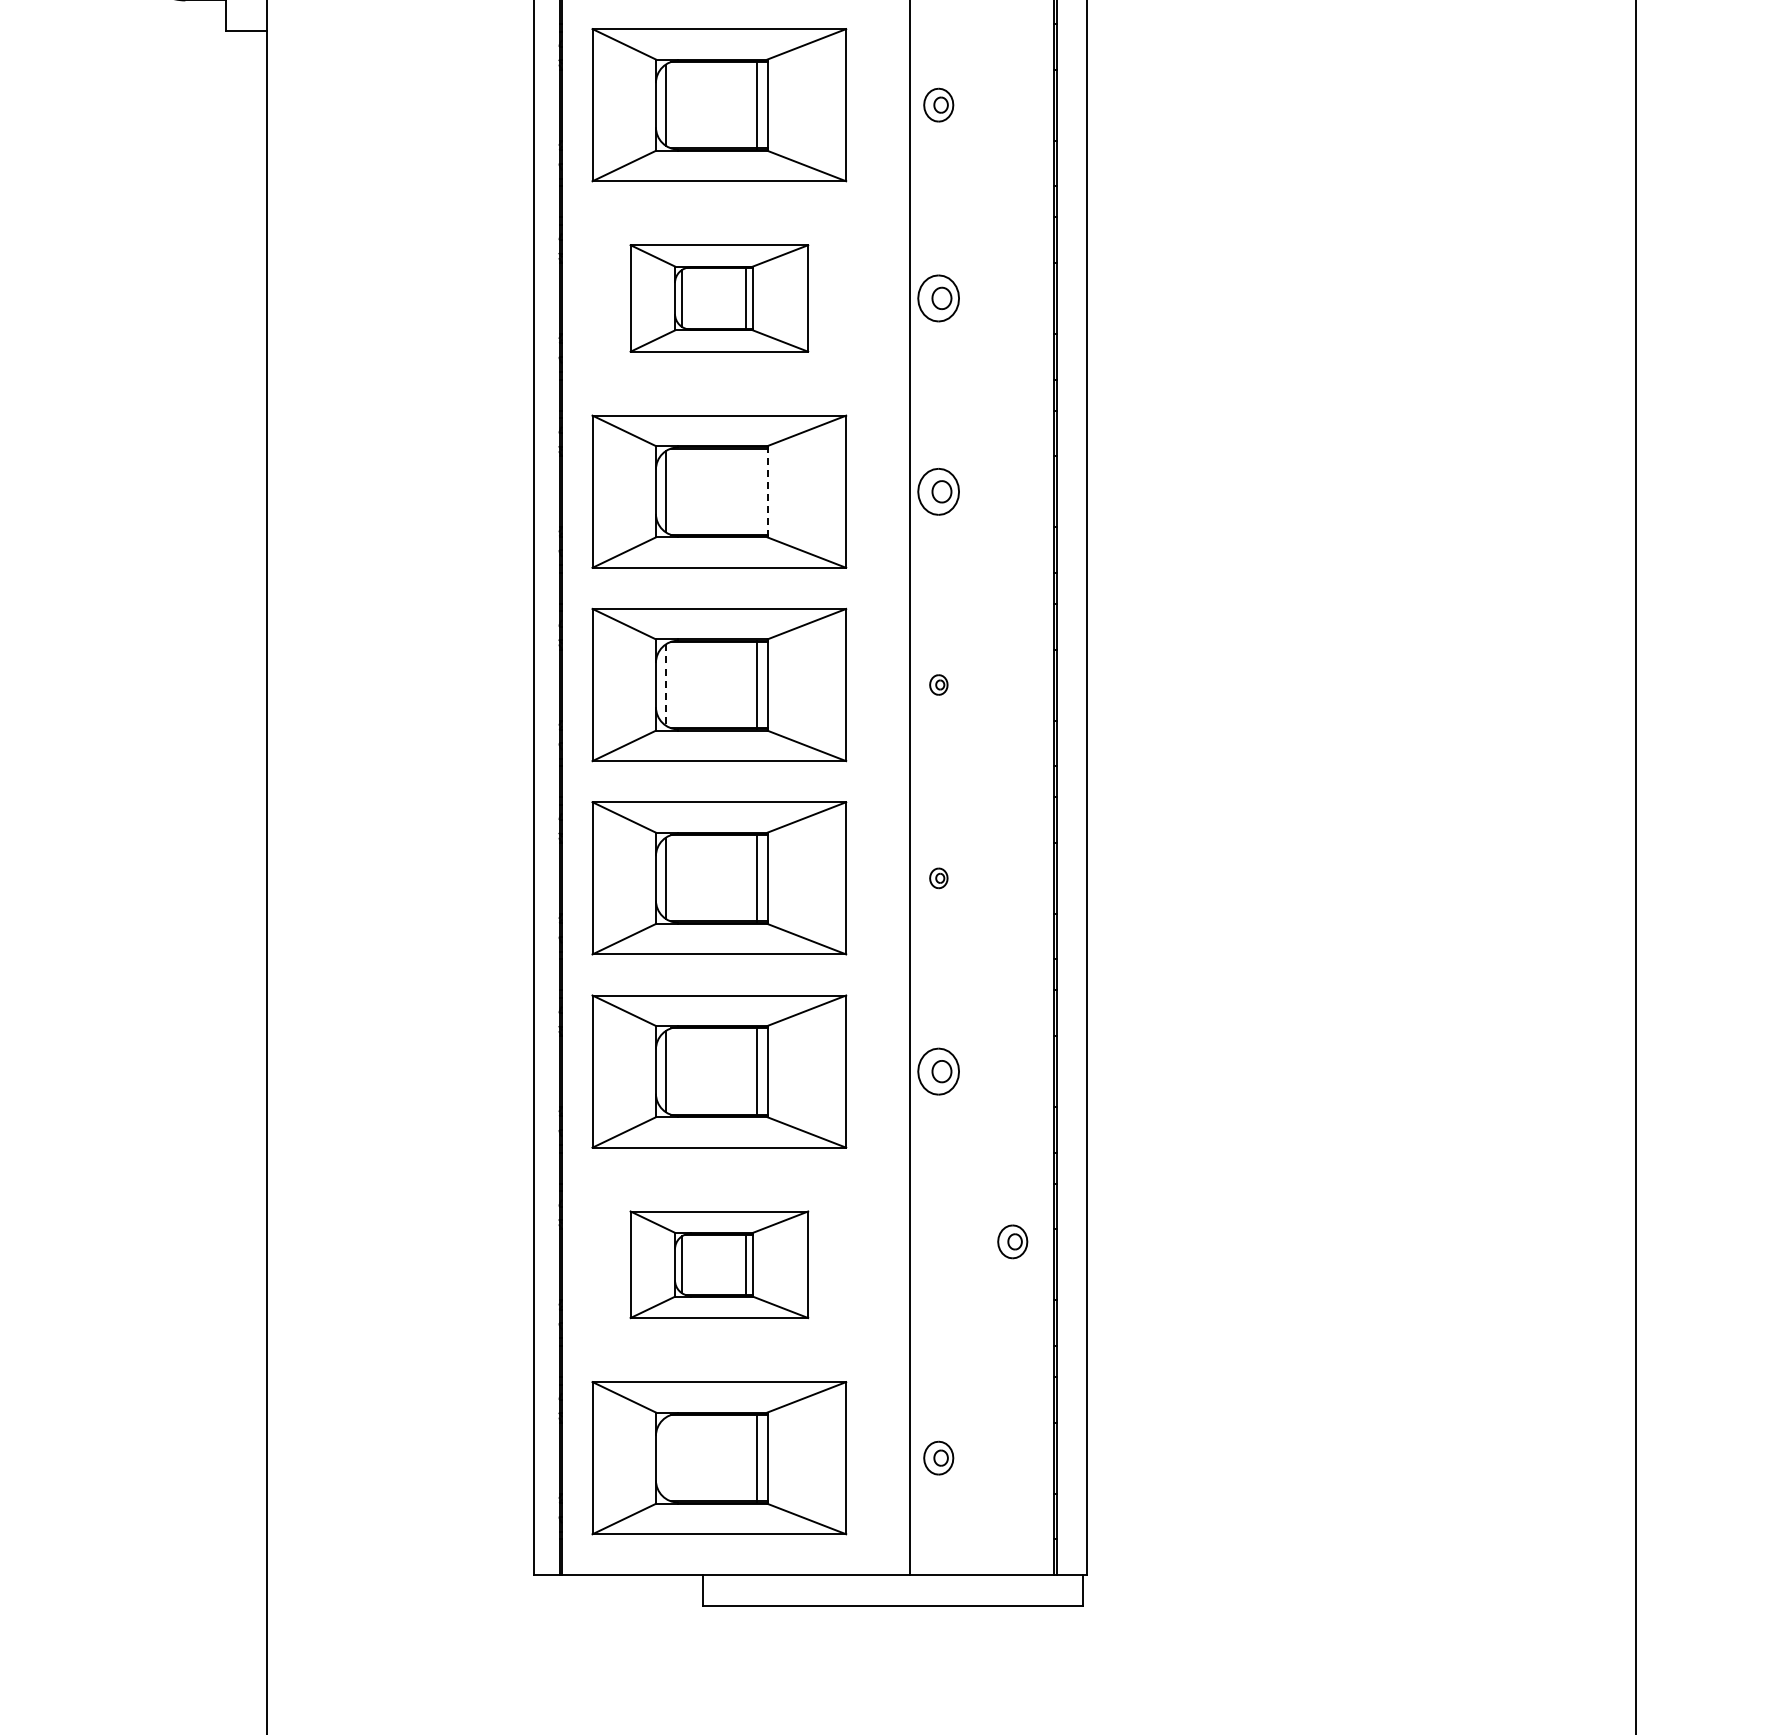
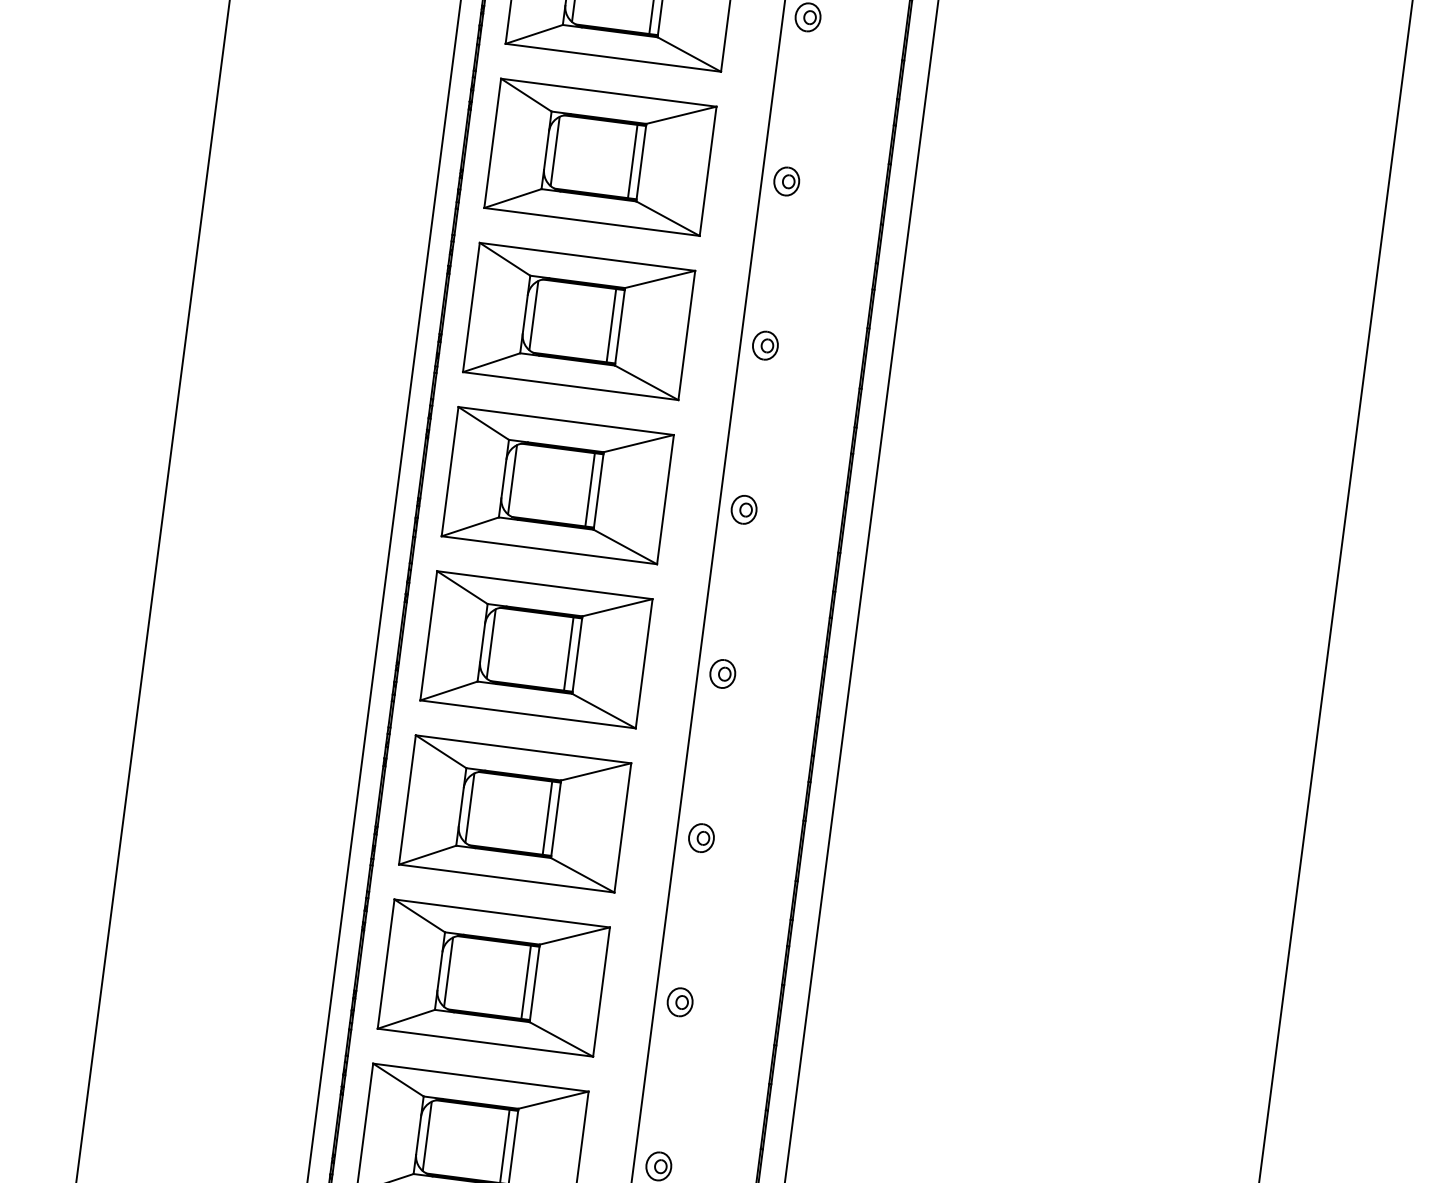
part: (719, 298) -> (600, 157), size x1.43
part: (938, 298) -> (786, 181), size x0.71
line: (757, 491) -> (611, 325), added
line: (767, 491) -> (620, 326), dashed -> solid
part: (938, 491) -> (765, 345), size x0.71
part: (938, 684) -> (743, 509), size x1.67
line: (666, 685) -> (512, 480), dashed -> solid
part: (938, 878) -> (722, 674), size x1.67
part: (938, 1071) -> (701, 838), size x0.71
part: (1012, 1241) -> (679, 1001), moved
part: (719, 1264) -> (493, 977), size x1.43
line: (666, 1457) -> (427, 1135), added

